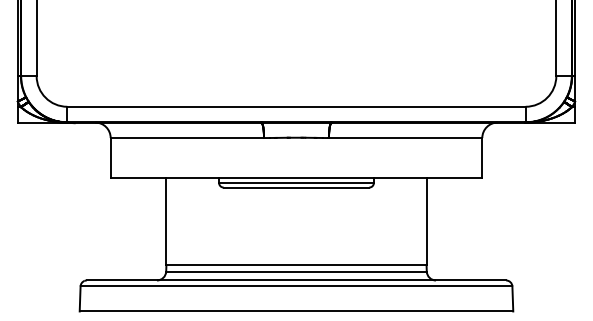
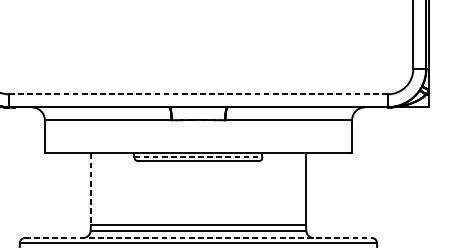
line: (296, 106) -> (198, 94), solid -> dashed
line: (296, 182) -> (198, 156), solid -> dashed
line: (166, 222) -> (90, 190), solid -> dashed
line: (296, 280) -> (198, 238), solid -> dashed

